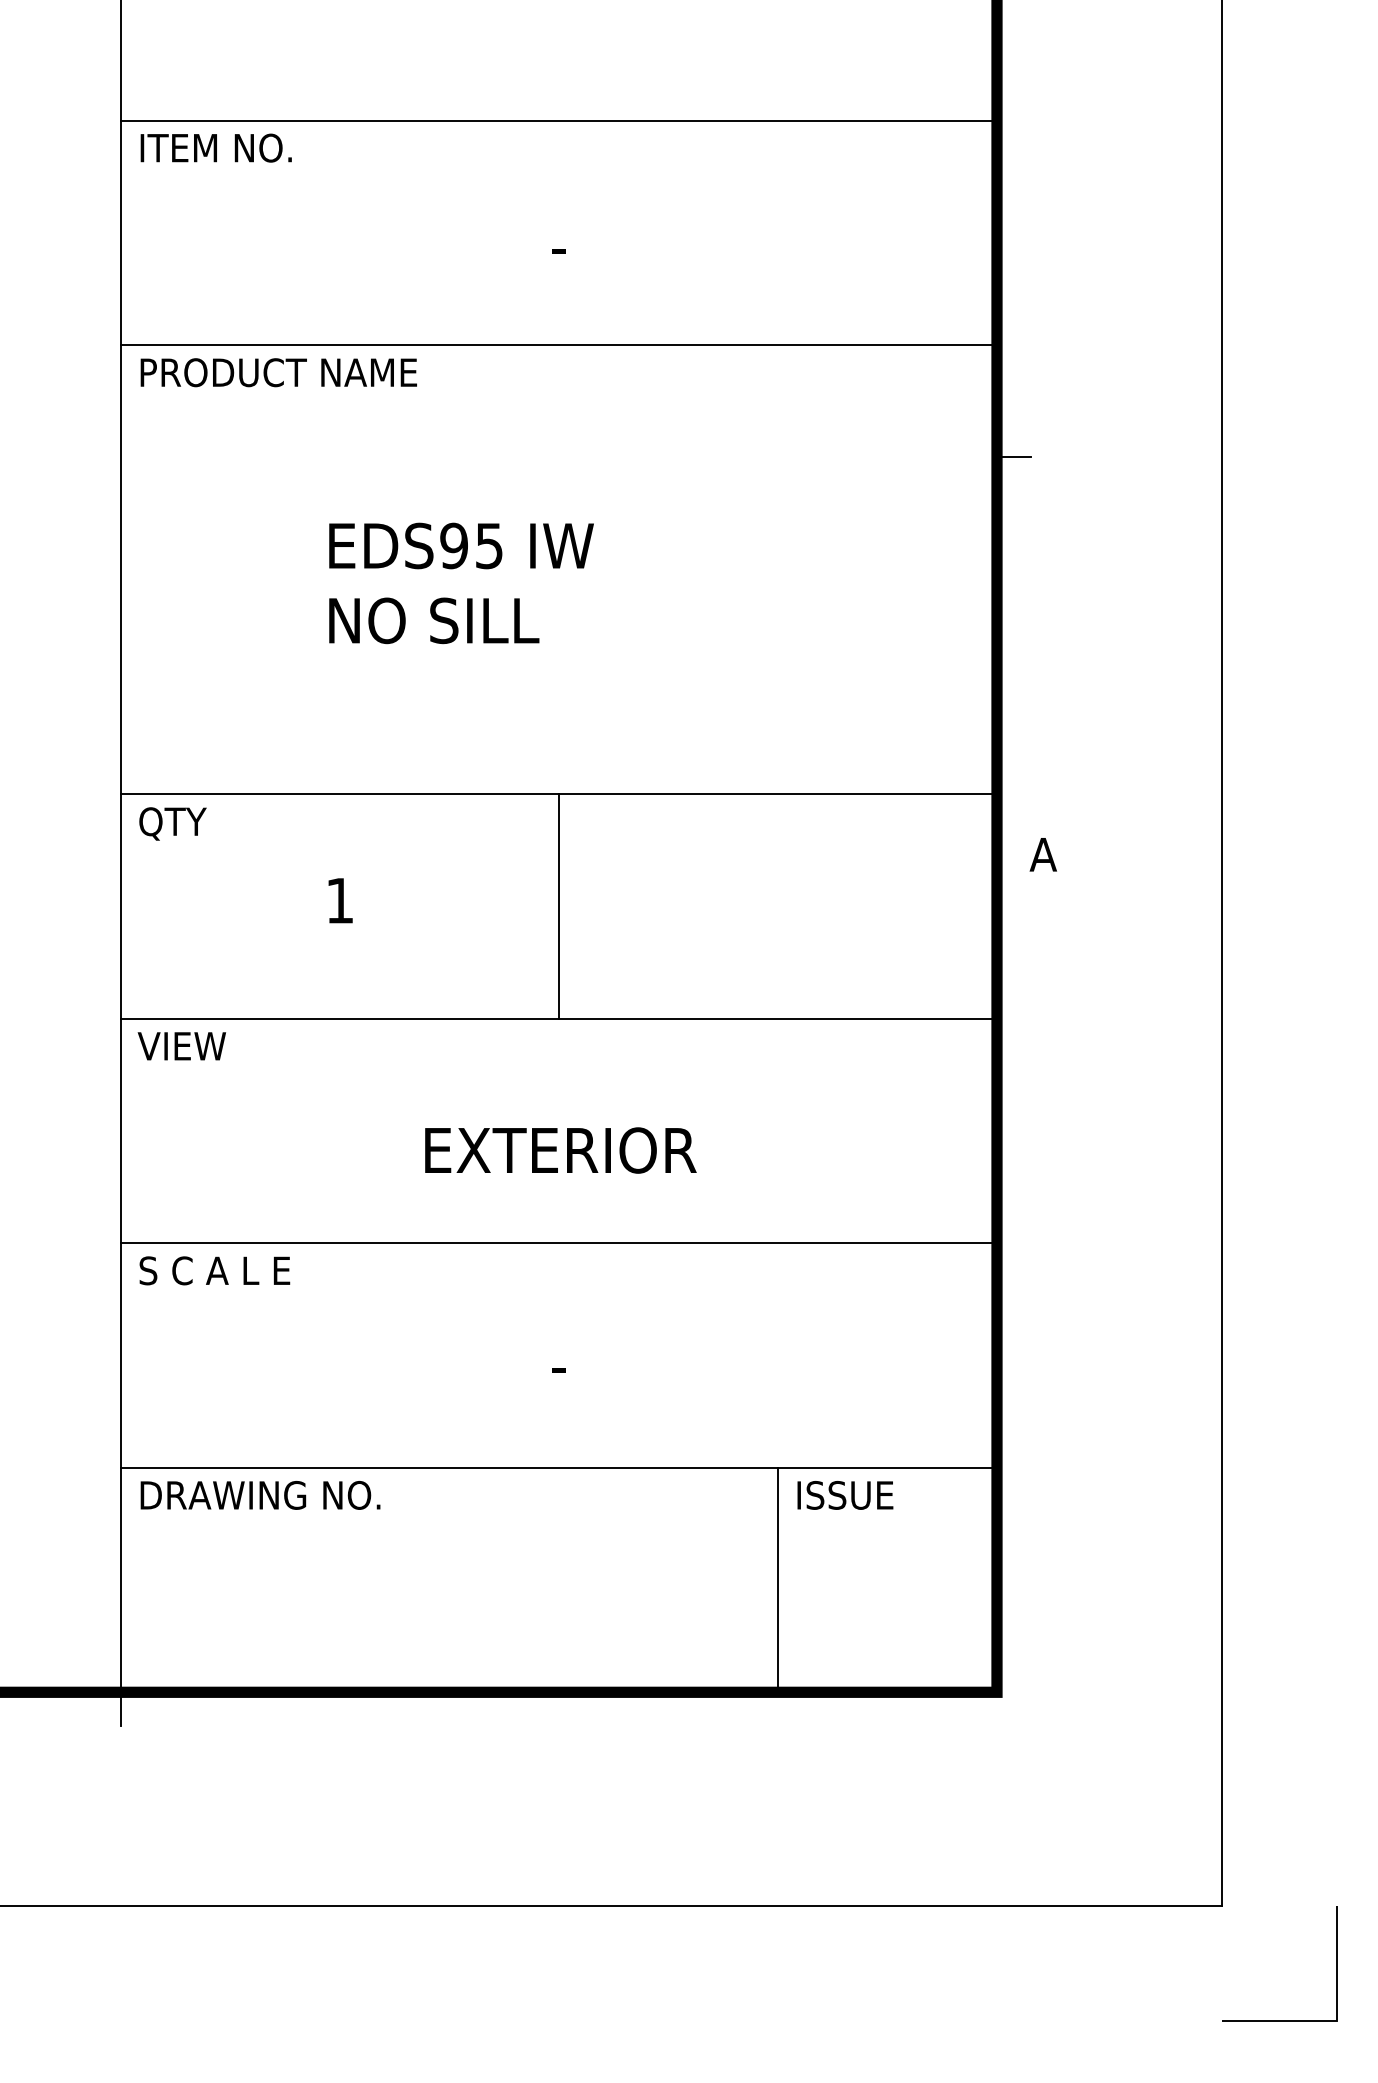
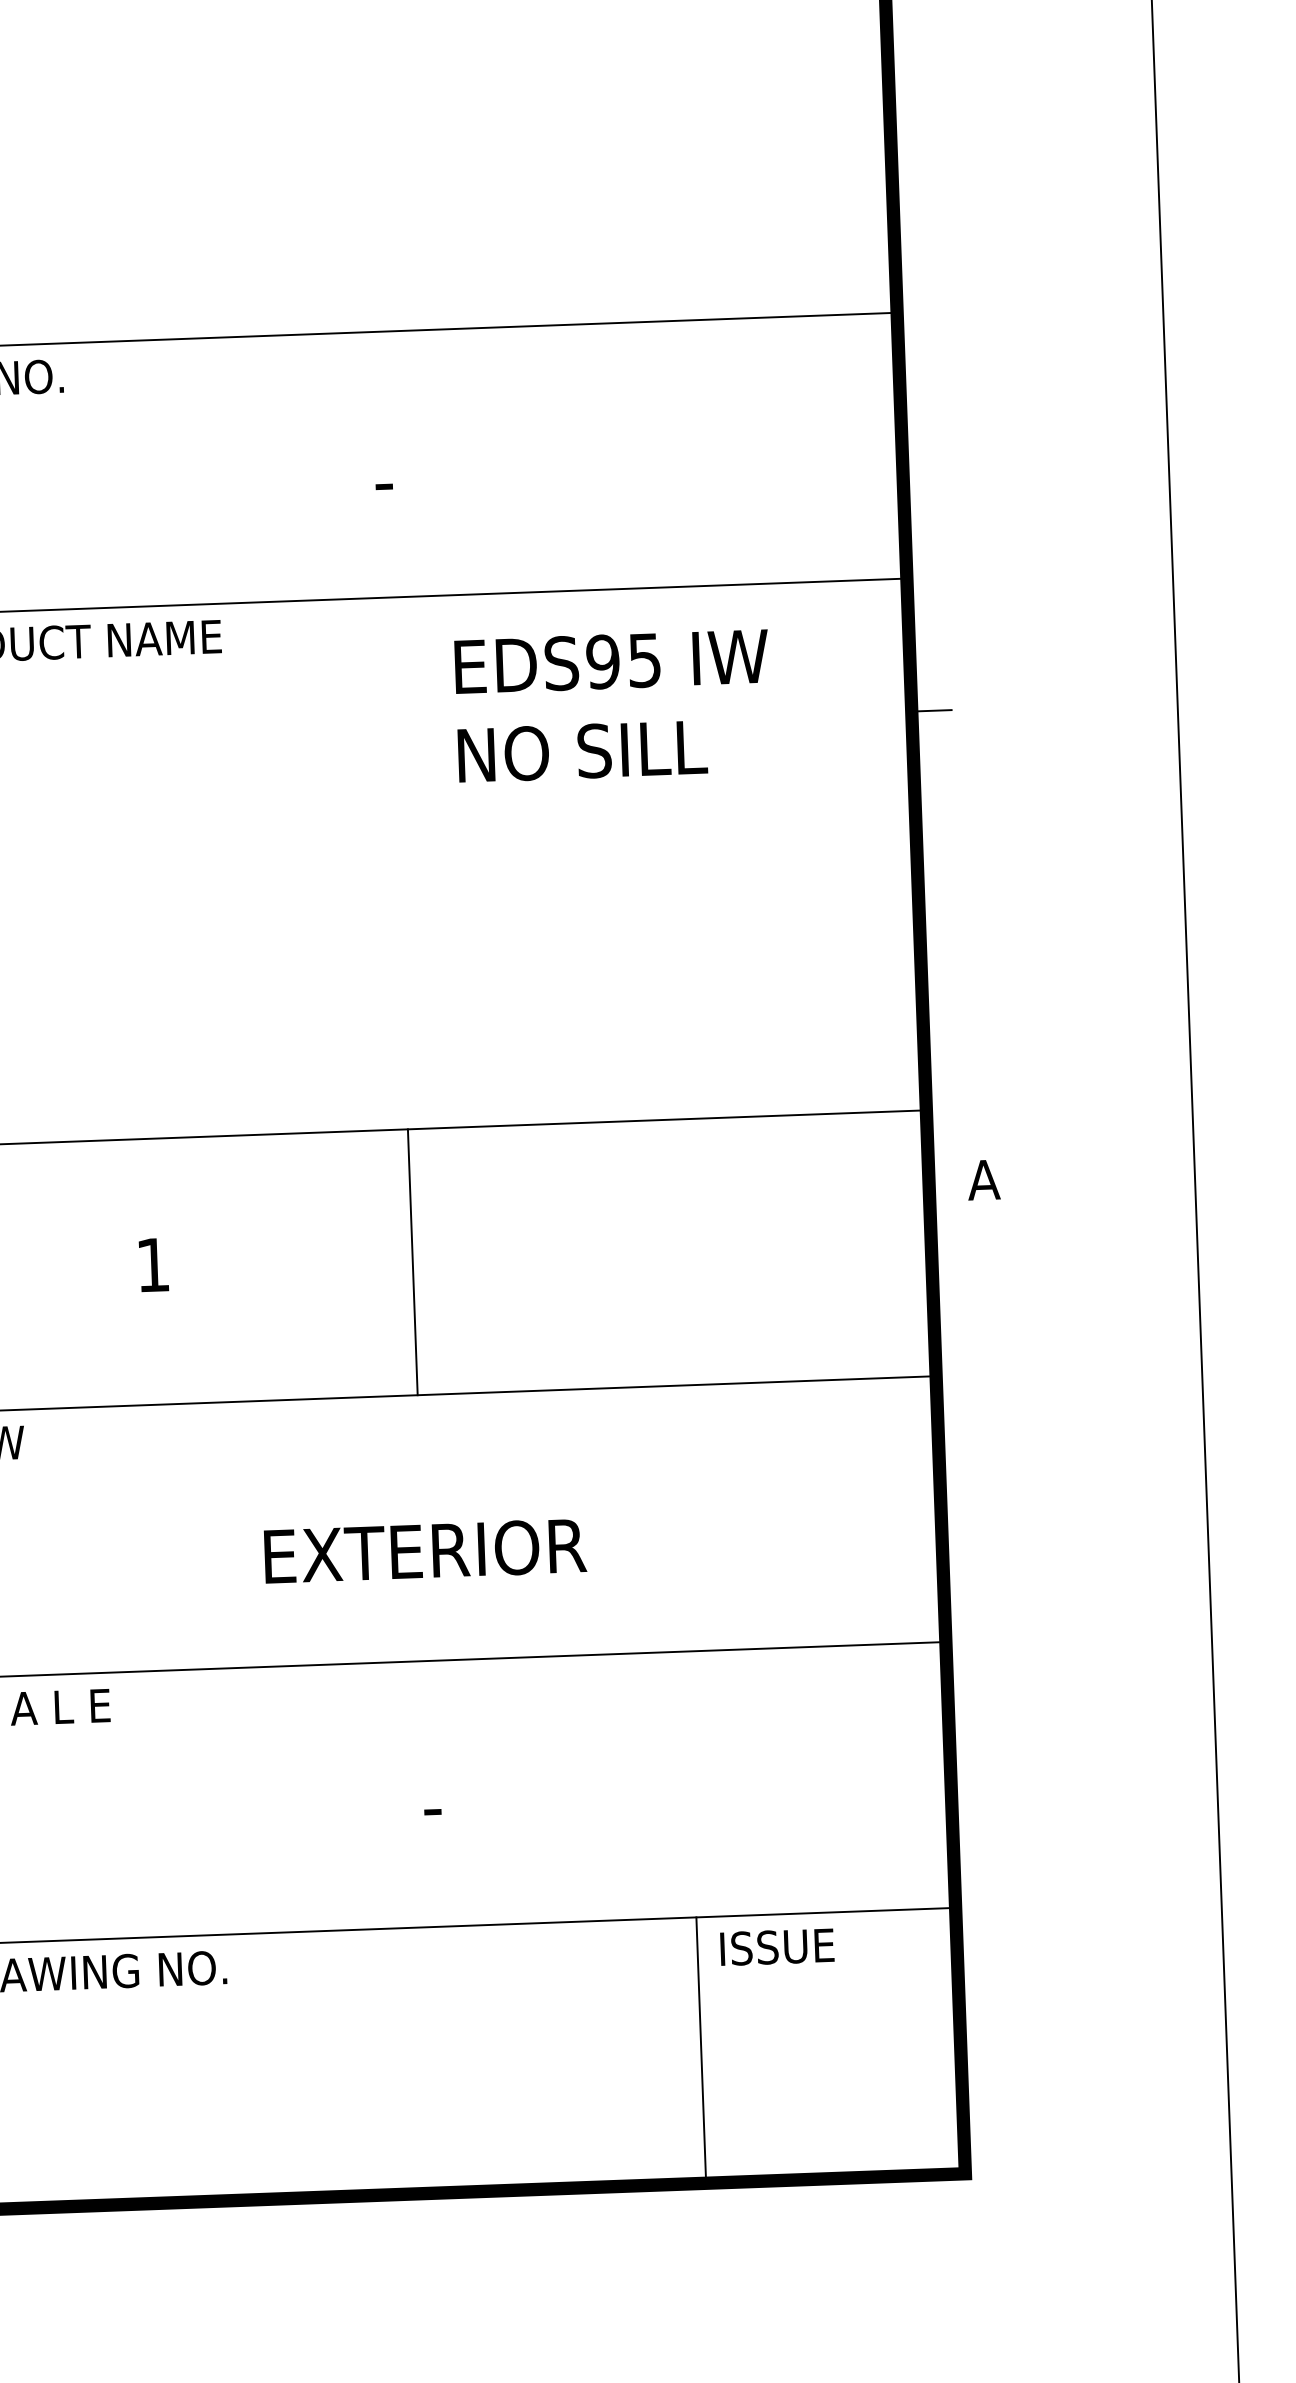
text: (461, 583) -> (613, 706), moved

